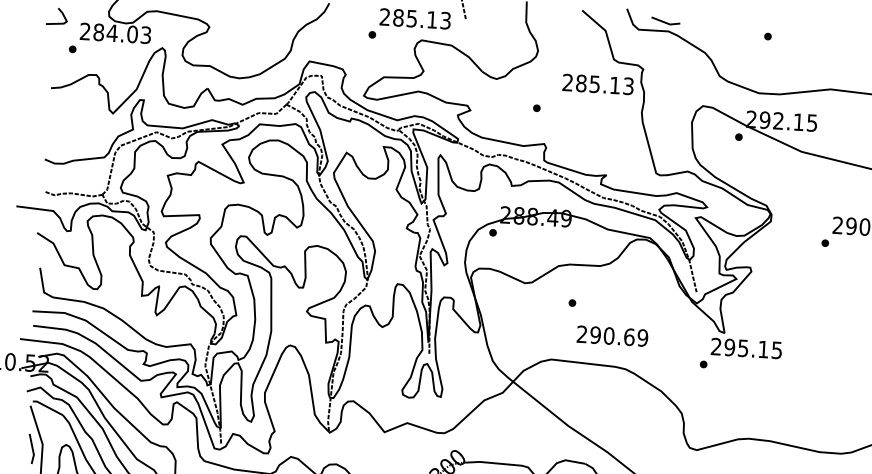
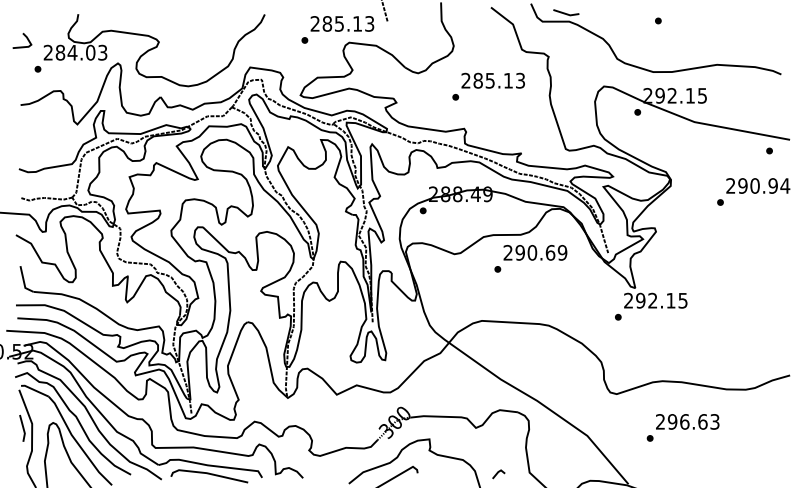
text: (597, 84) -> (492, 80), moved
text: (612, 335) -> (535, 252), moved
text: (742, 348) -> (652, 300), 295.15 -> 292.15

